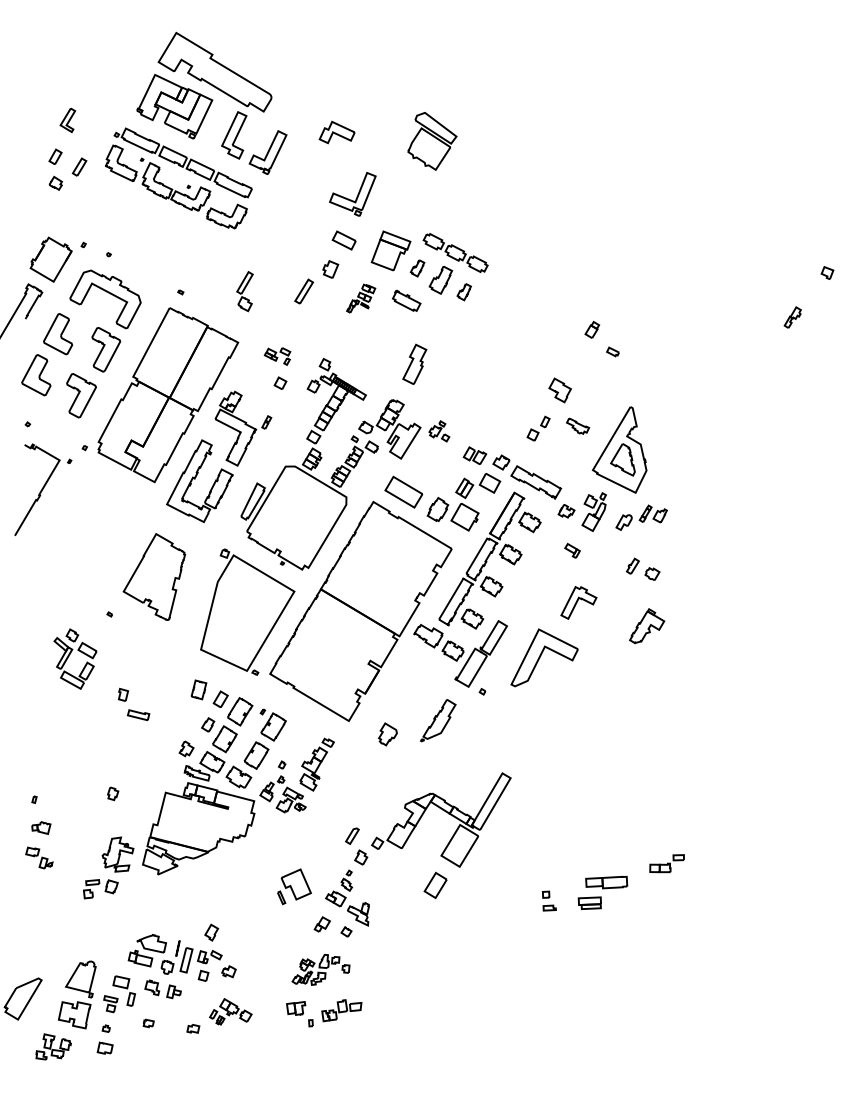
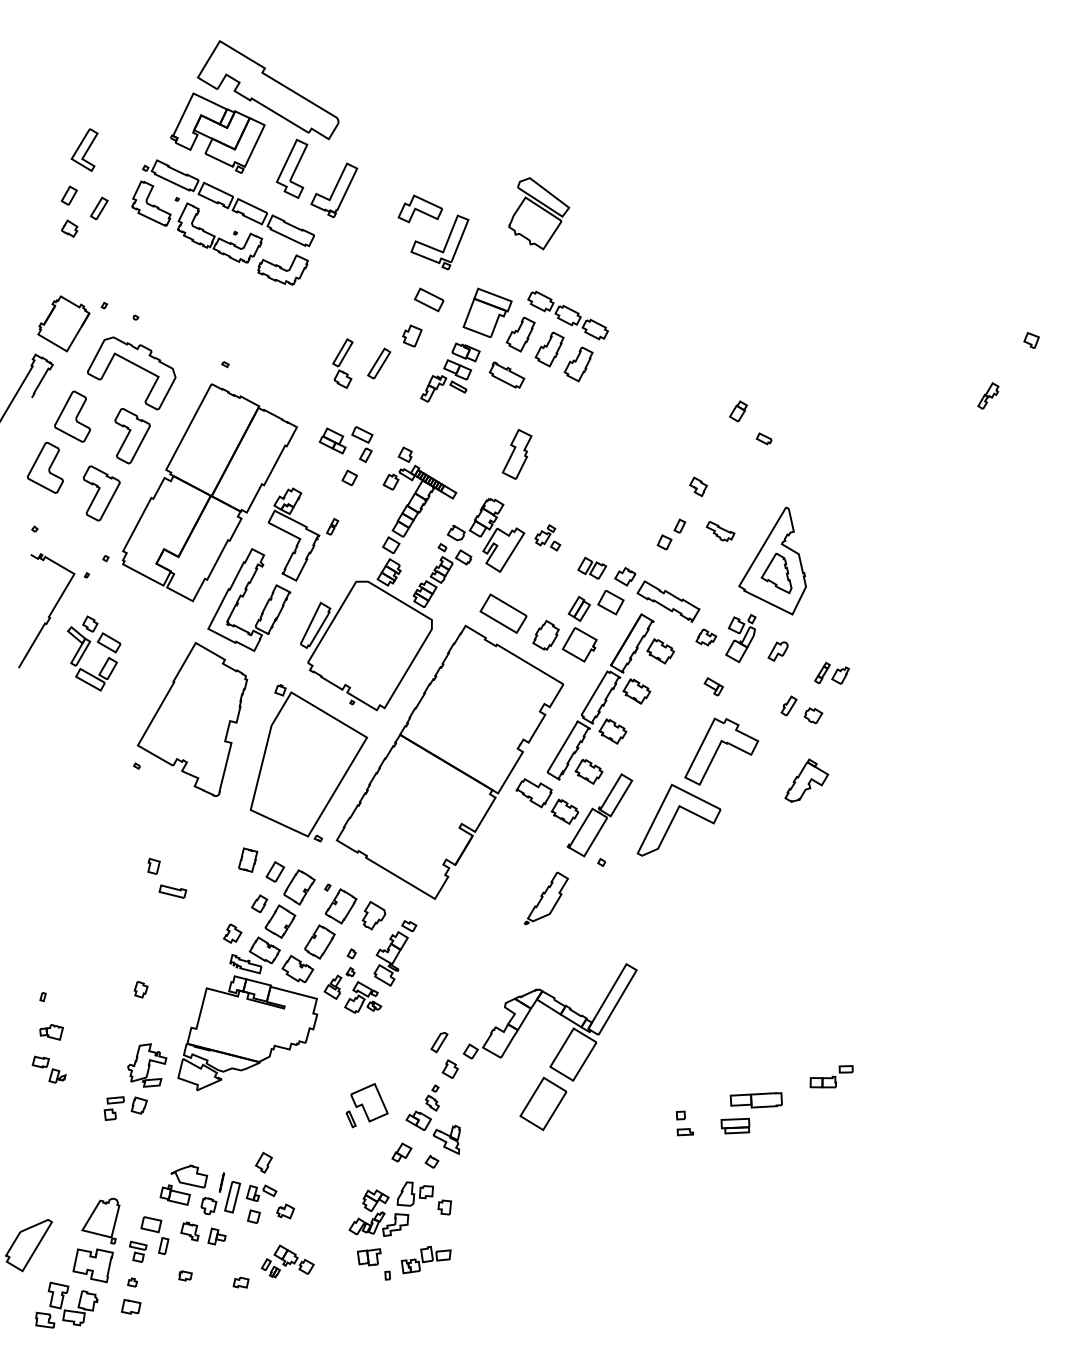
part: (67, 120) -> (84, 150), size x1.43
part: (336, 132) -> (419, 208), moved
part: (432, 141) -> (539, 213), moved
part: (417, 268) -> (520, 334), size x1.67
part: (244, 291) -> (342, 363), moved
part: (464, 291) -> (579, 363), size x1.67
part: (360, 298) -> (449, 372), size x1.67
part: (277, 356) -> (346, 444), size x1.67
part: (560, 390) -> (698, 486), size x0.62
part: (652, 513) -> (830, 672), moved
part: (154, 576) -> (192, 718), size x1.43
part: (578, 602) -> (721, 751), size x1.67
part: (69, 656) -> (86, 650), moved
part: (387, 734) -> (373, 915), moved
part: (435, 885) -> (542, 1103), size x1.67
part: (320, 969) -> (399, 1208), size x1.43
part: (53, 1046) -> (66, 1304), size x1.43

